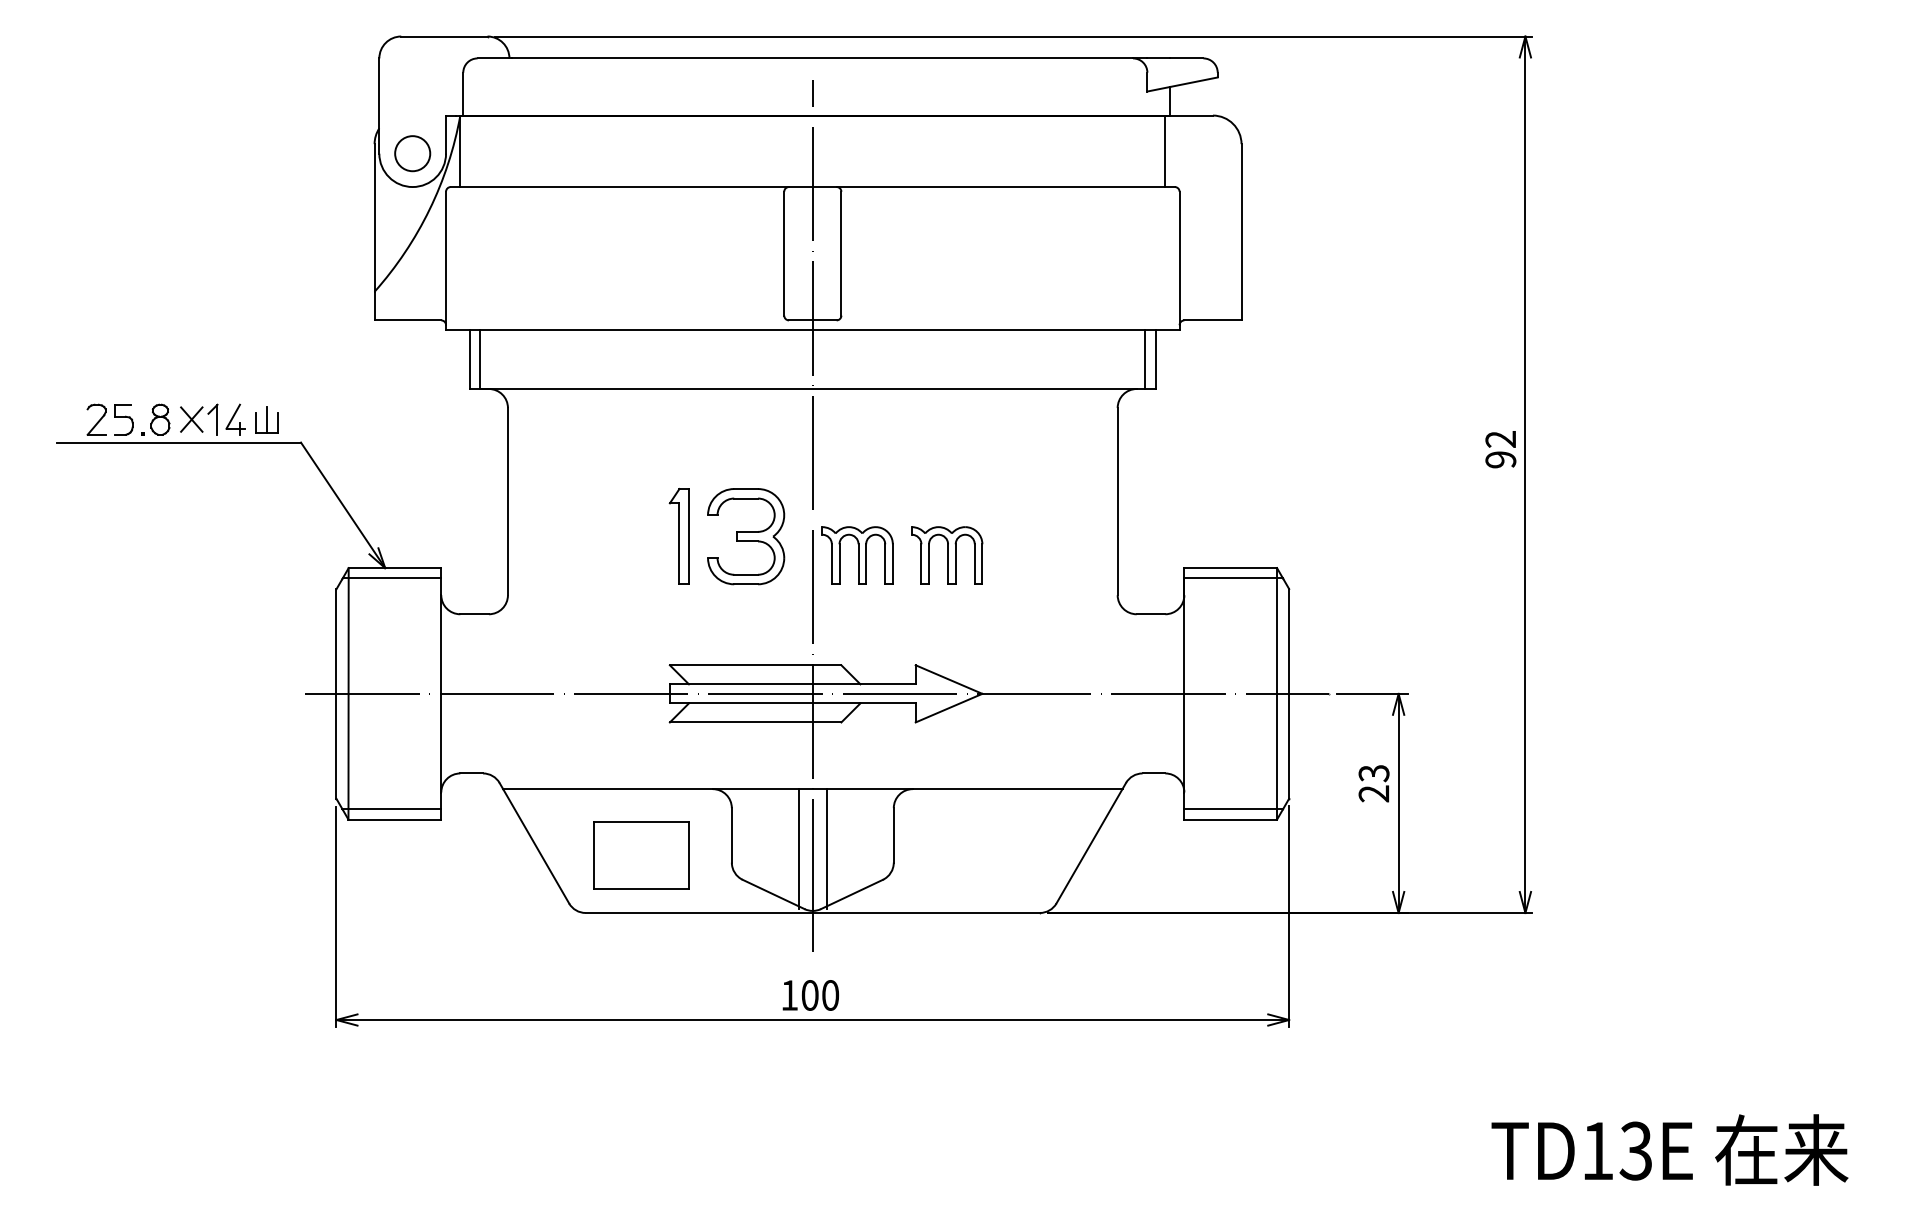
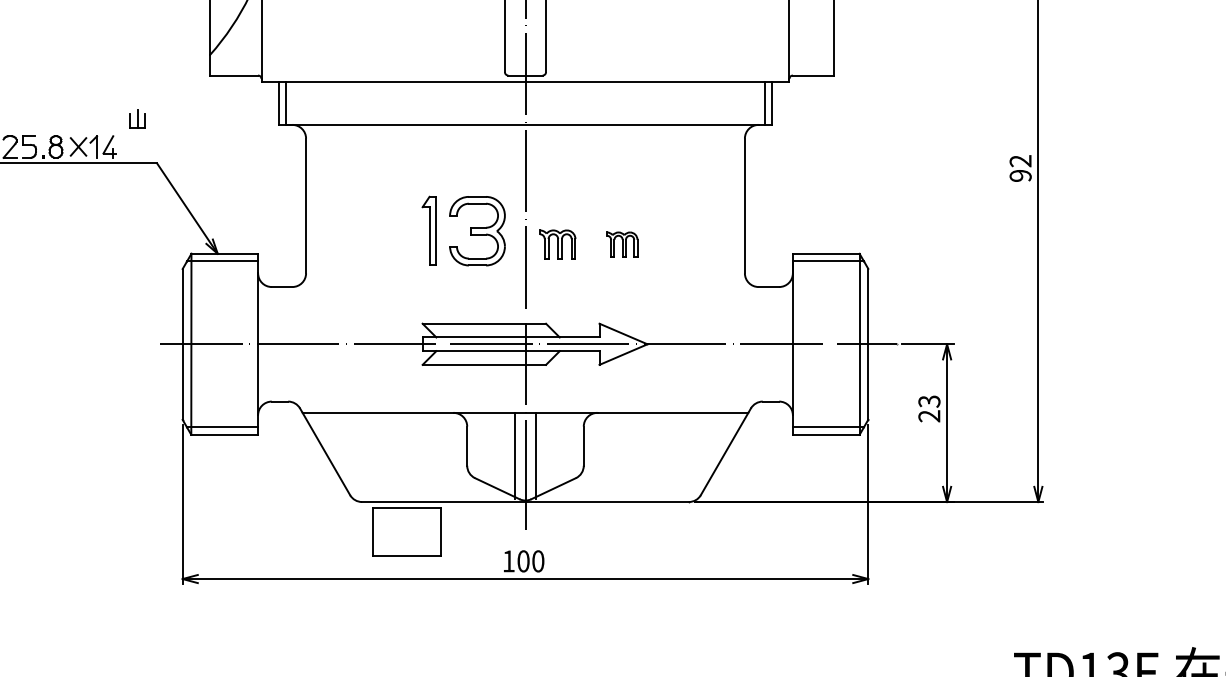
part: (266, 419) -> (137, 118), moved
part: (857, 555) -> (557, 244), size x0.7
part: (947, 555) -> (622, 244), size x0.6
part: (641, 855) -> (407, 531), moved

